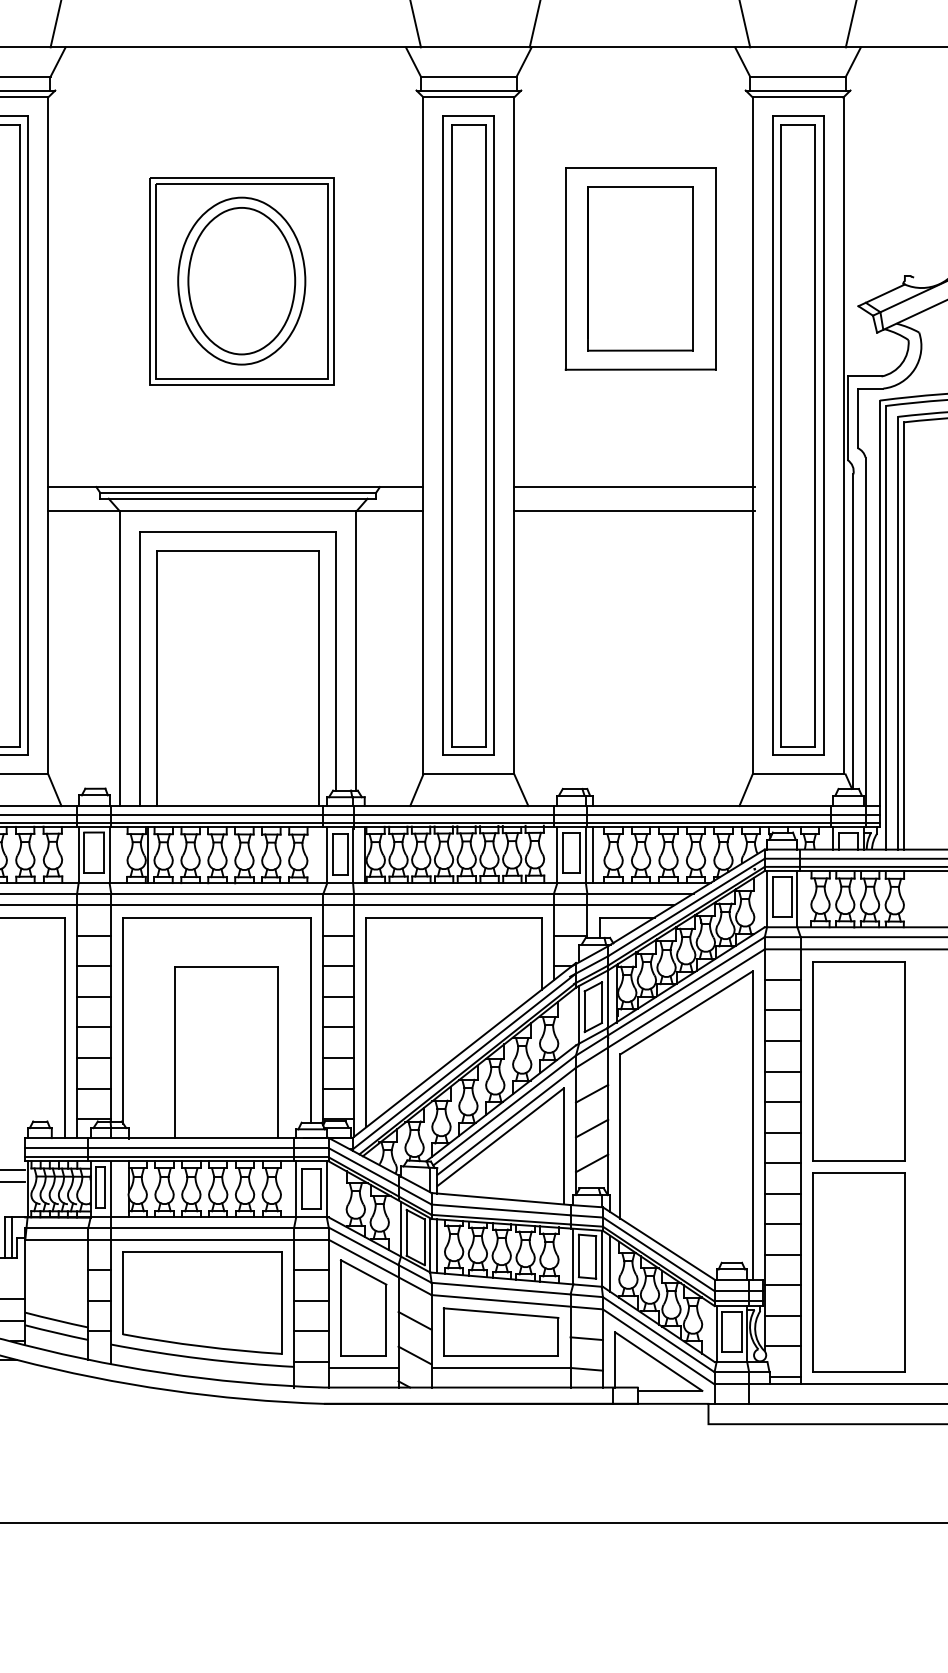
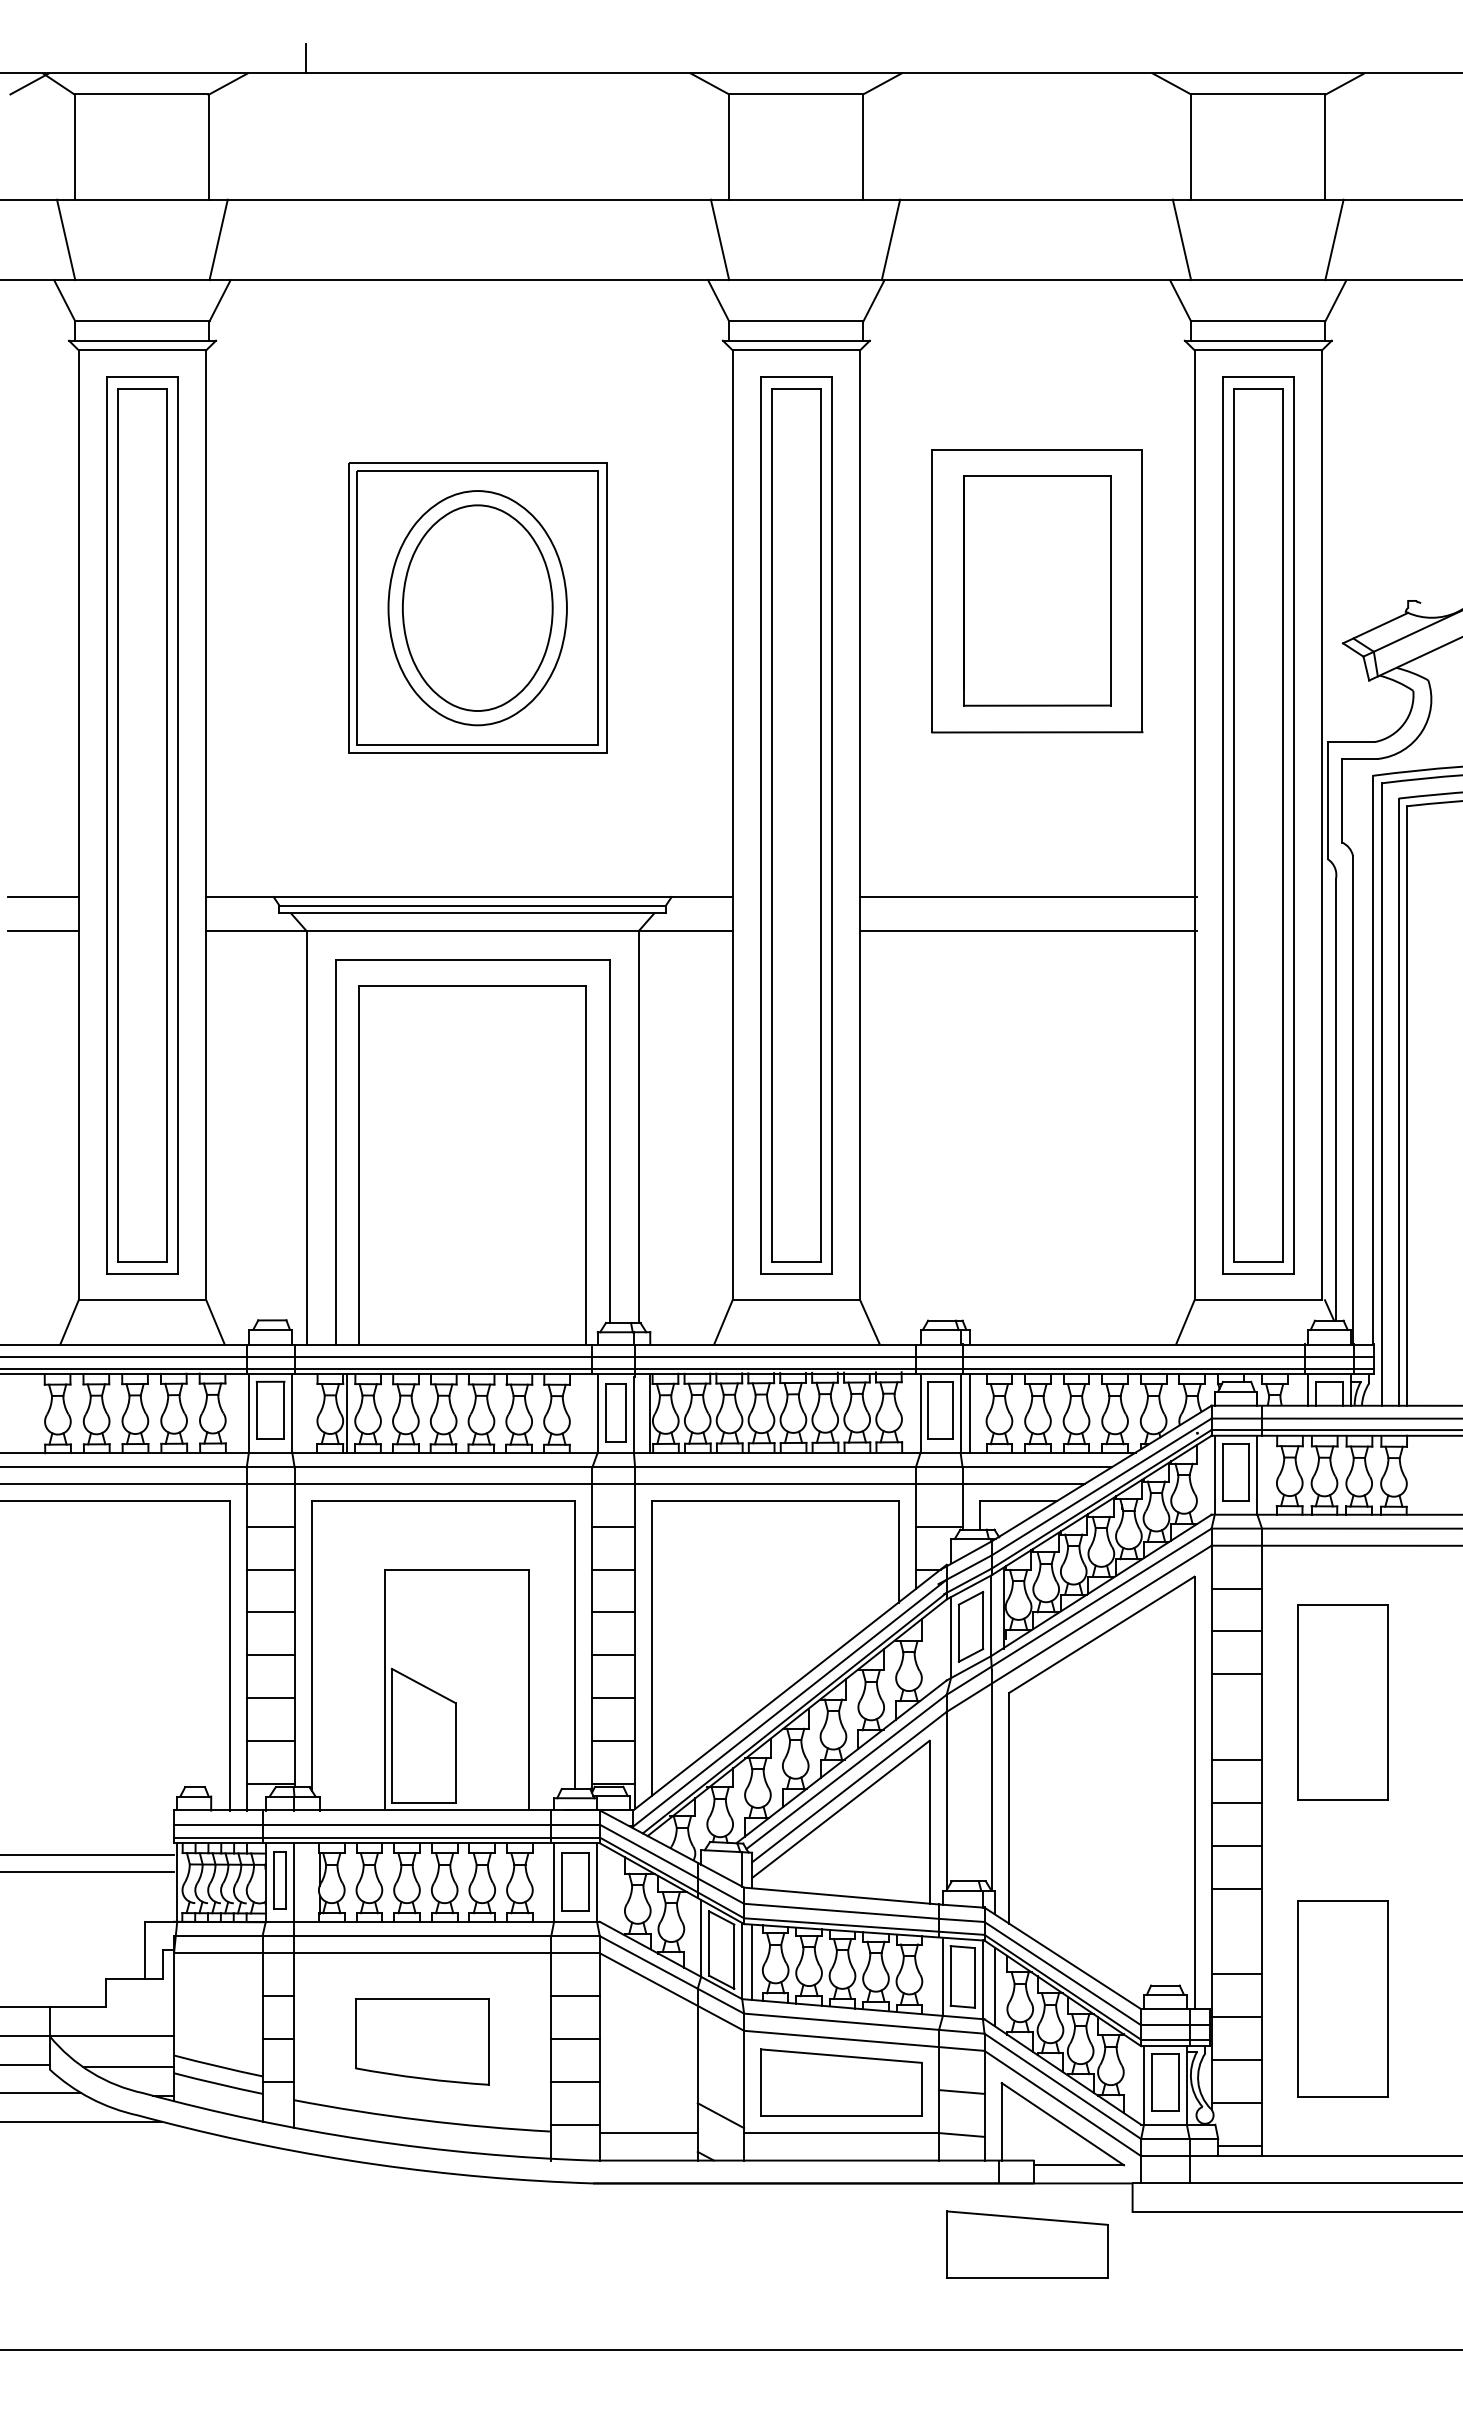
part: (858, 1061) -> (1343, 1702), size x0.7
line: (782, 1071) -> (1236, 1717), removed
line: (591, 1093) -> (968, 1748), removed
line: (591, 1128) -> (968, 1796), removed
line: (591, 1163) -> (968, 1845), removed
line: (782, 1224) -> (1236, 1931), removed
line: (12, 1237) -> (155, 1949), removed
part: (858, 1272) -> (1343, 1998), size x0.7
part: (202, 1302) -> (422, 2041), size x0.6
part: (363, 1307) -> (423, 1735), moved
line: (414, 1320) -> (720, 2066), removed
part: (633, 1447) -> (1027, 2244), added

